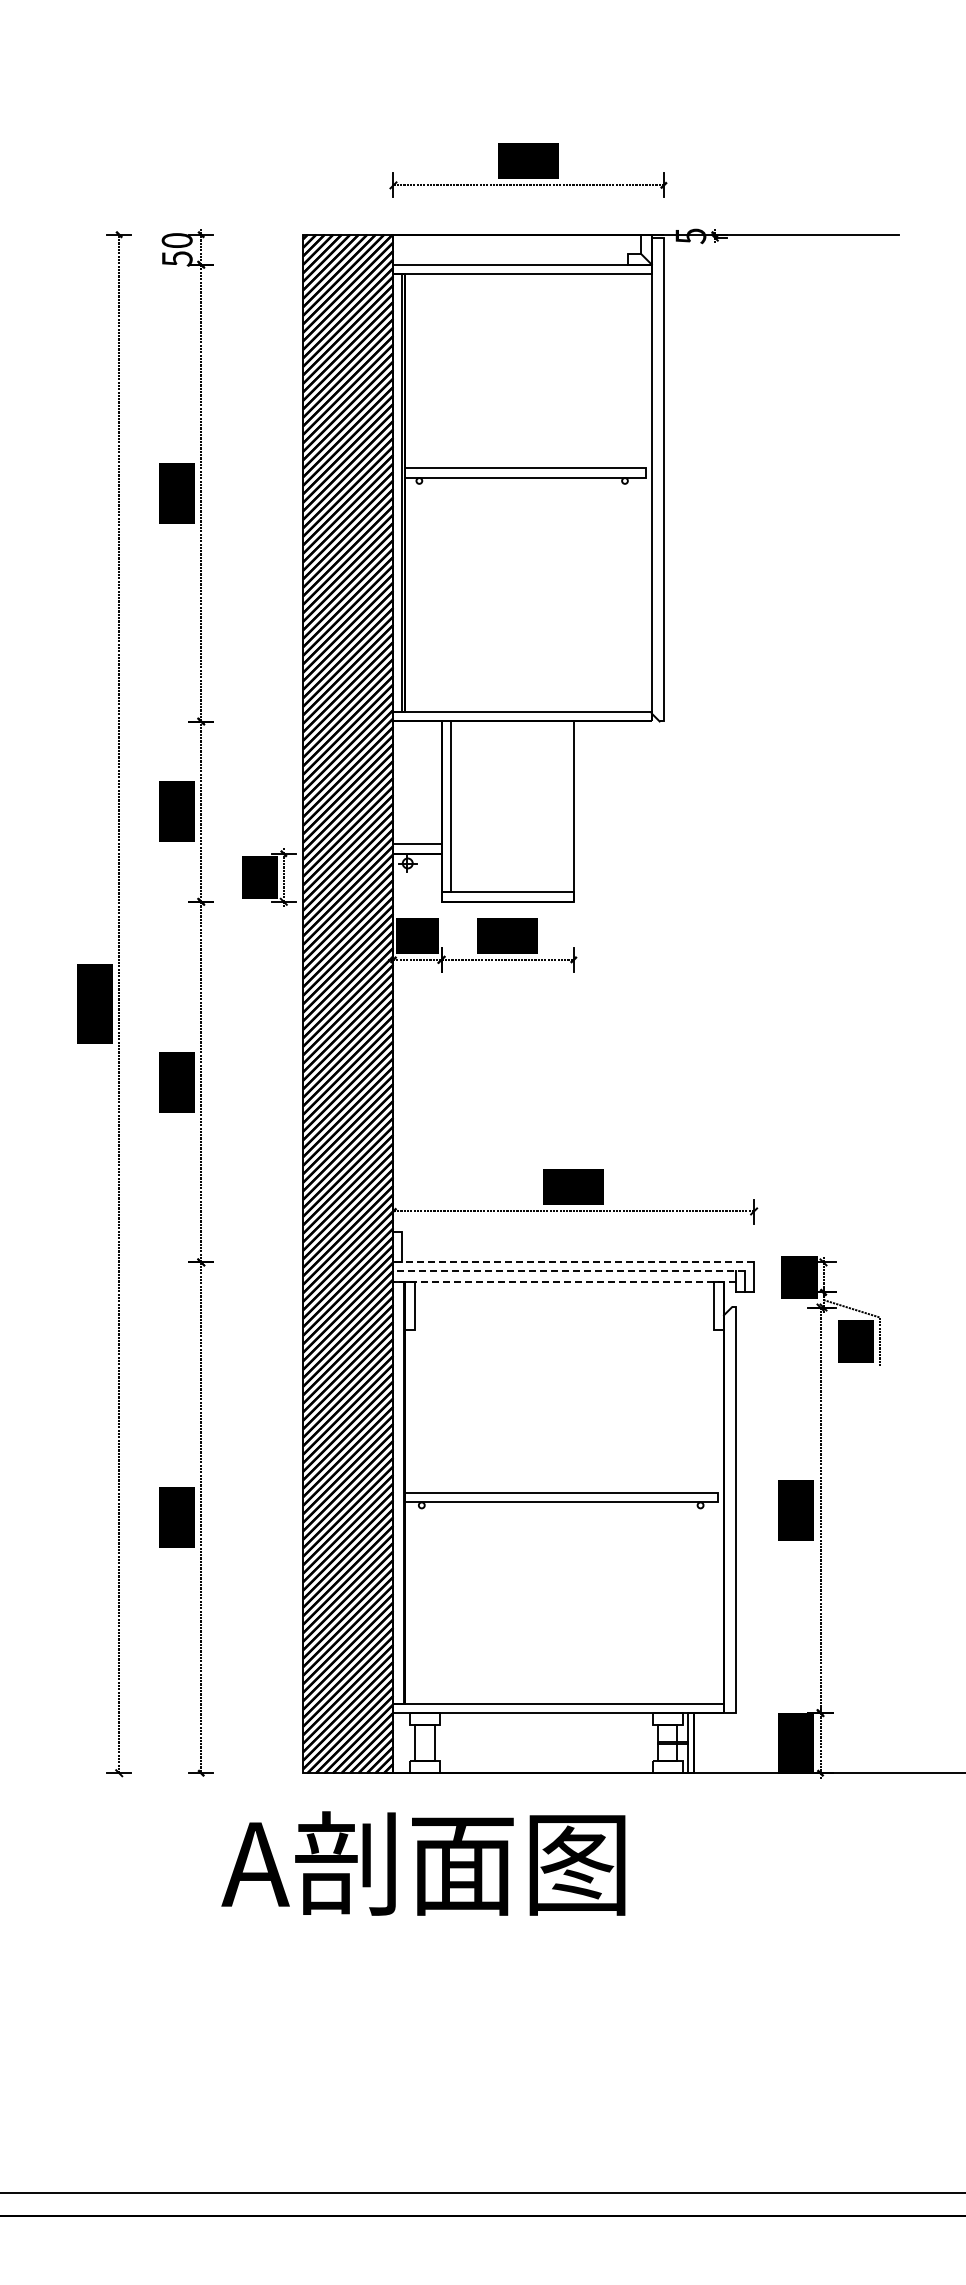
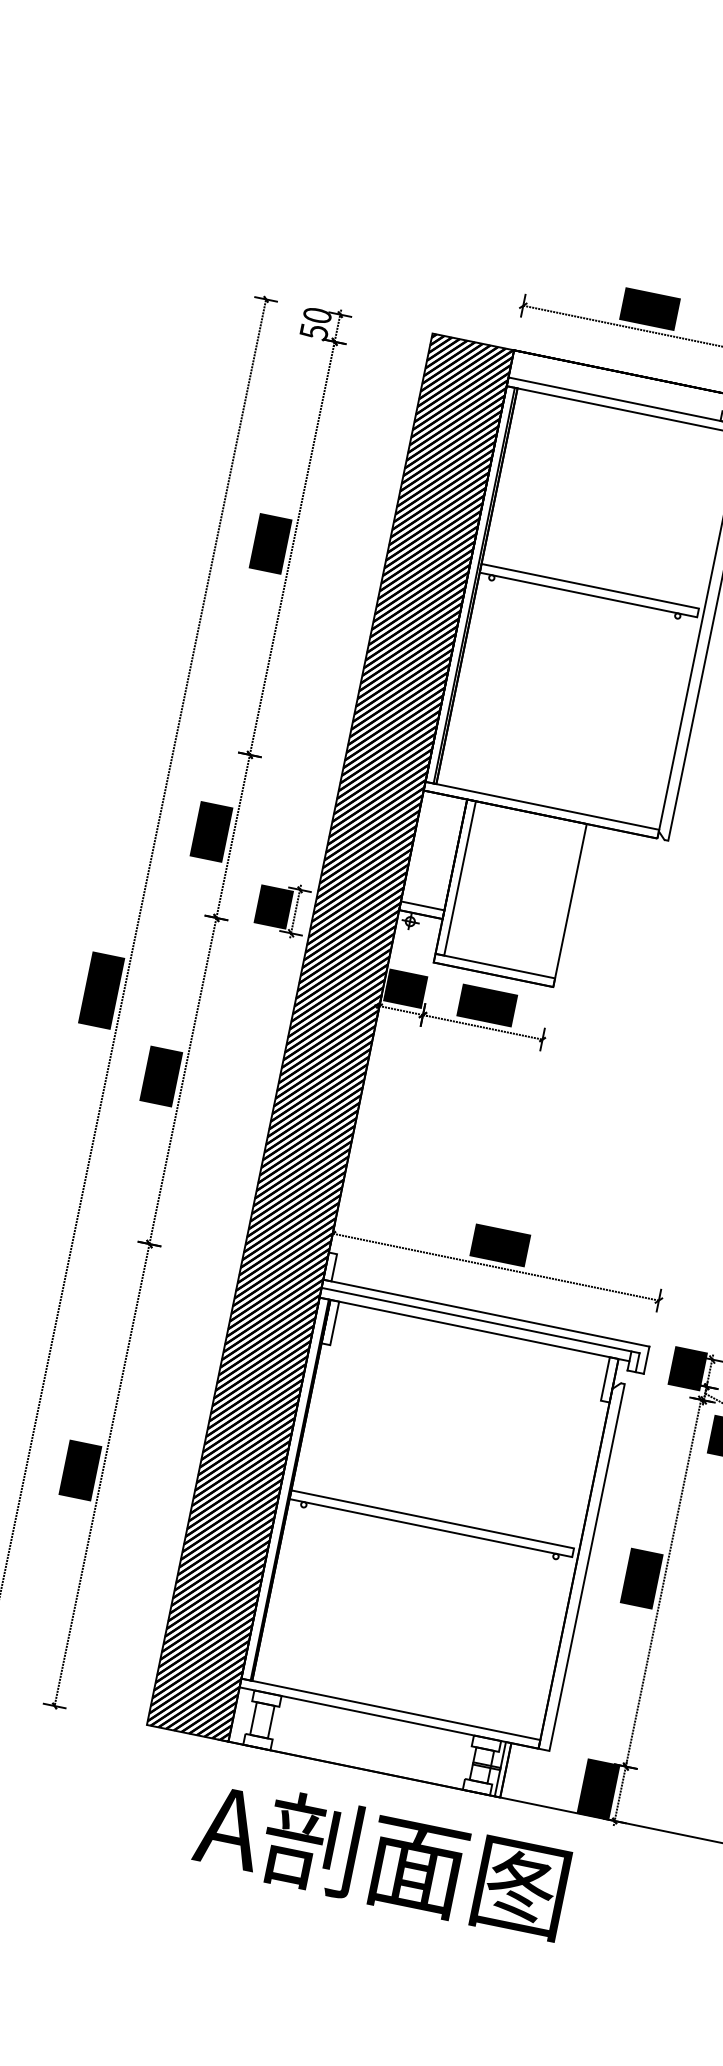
line: (573, 1262) -> (486, 1313), dashed -> solid
line: (569, 1271) -> (480, 1320), dashed -> solid
line: (564, 1282) -> (474, 1329), dashed -> solid
text: (423, 1863) -> (381, 1858), moved

